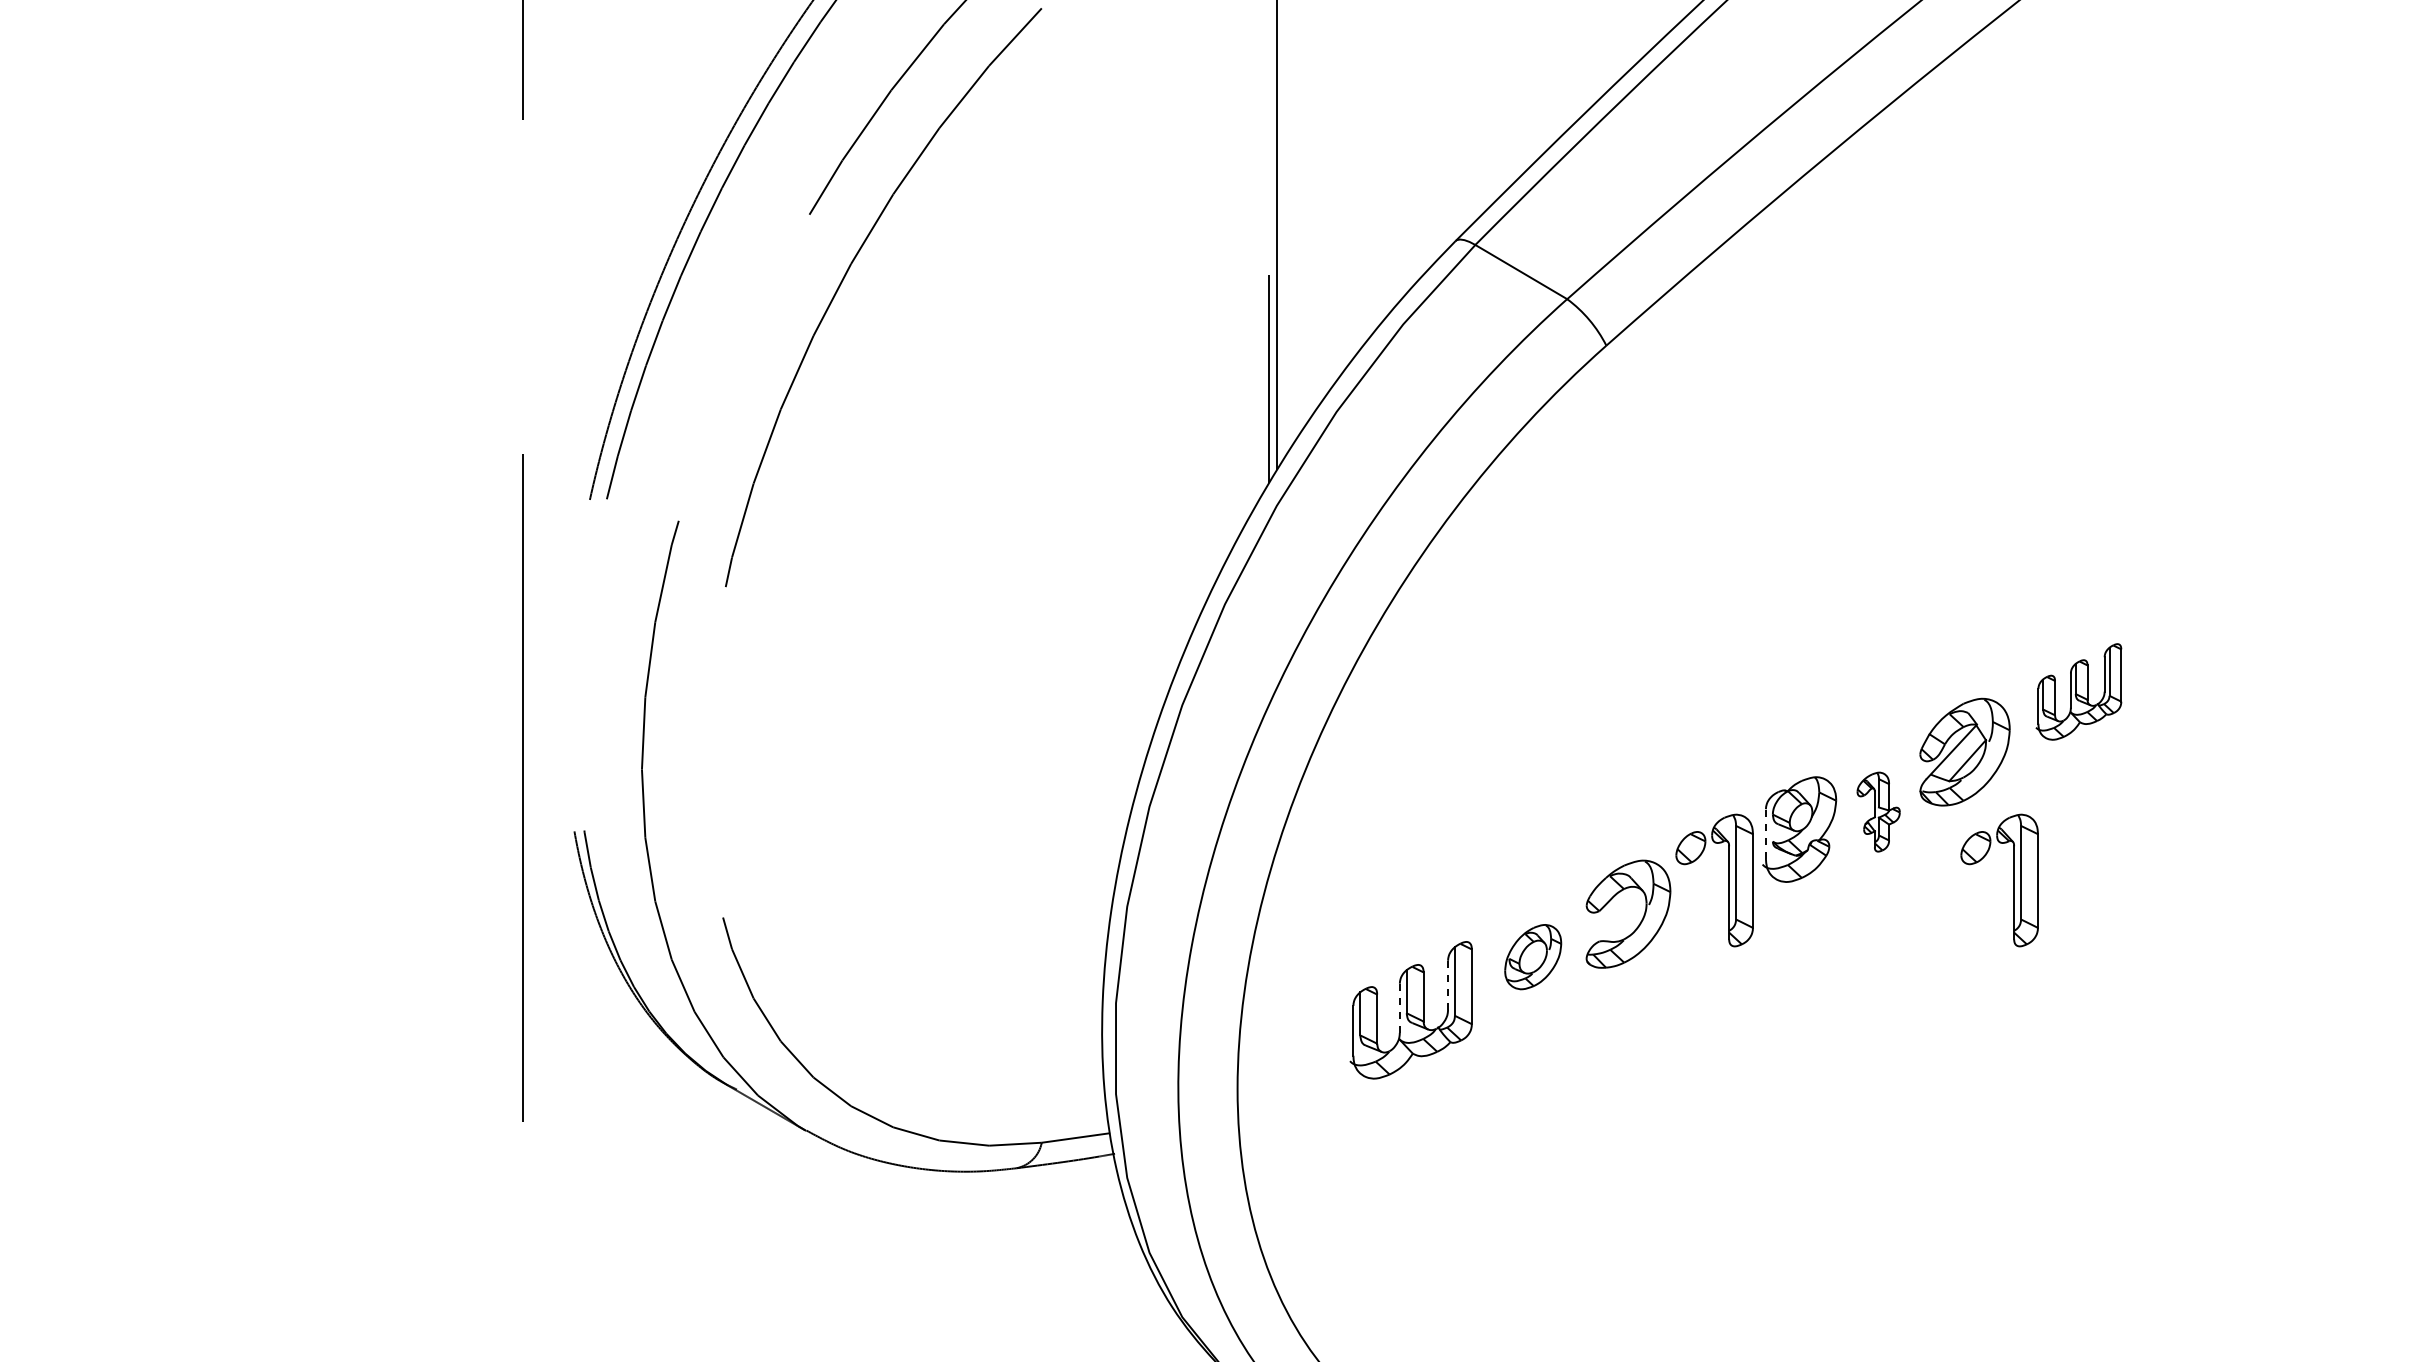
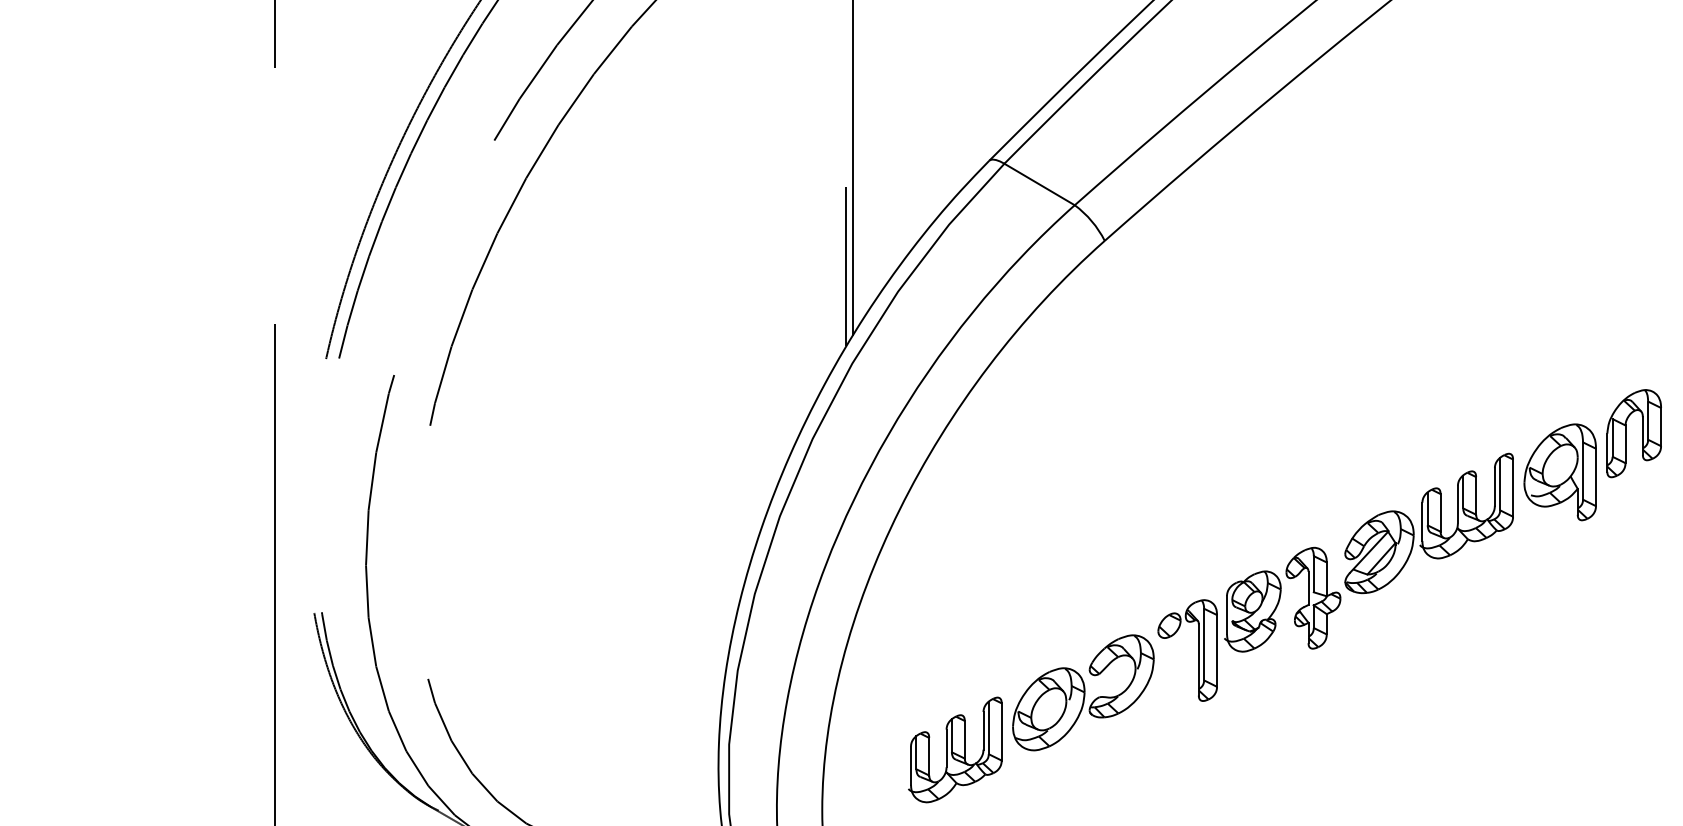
part: (2286, 597) -> (1625, 433), added
part: (2200, 647) -> (1559, 472), added
part: (2078, 691) -> (1466, 505), size x1.43
part: (1878, 811) -> (1313, 597), size x1.67
line: (1765, 834) -> (1226, 615), dashed -> solid
part: (2013, 880) -> (1416, 650), removed
part: (1532, 956) -> (1048, 708), size x1.67
line: (1448, 985) -> (983, 730), dashed -> solid
line: (1399, 1008) -> (946, 748), dashed -> solid

